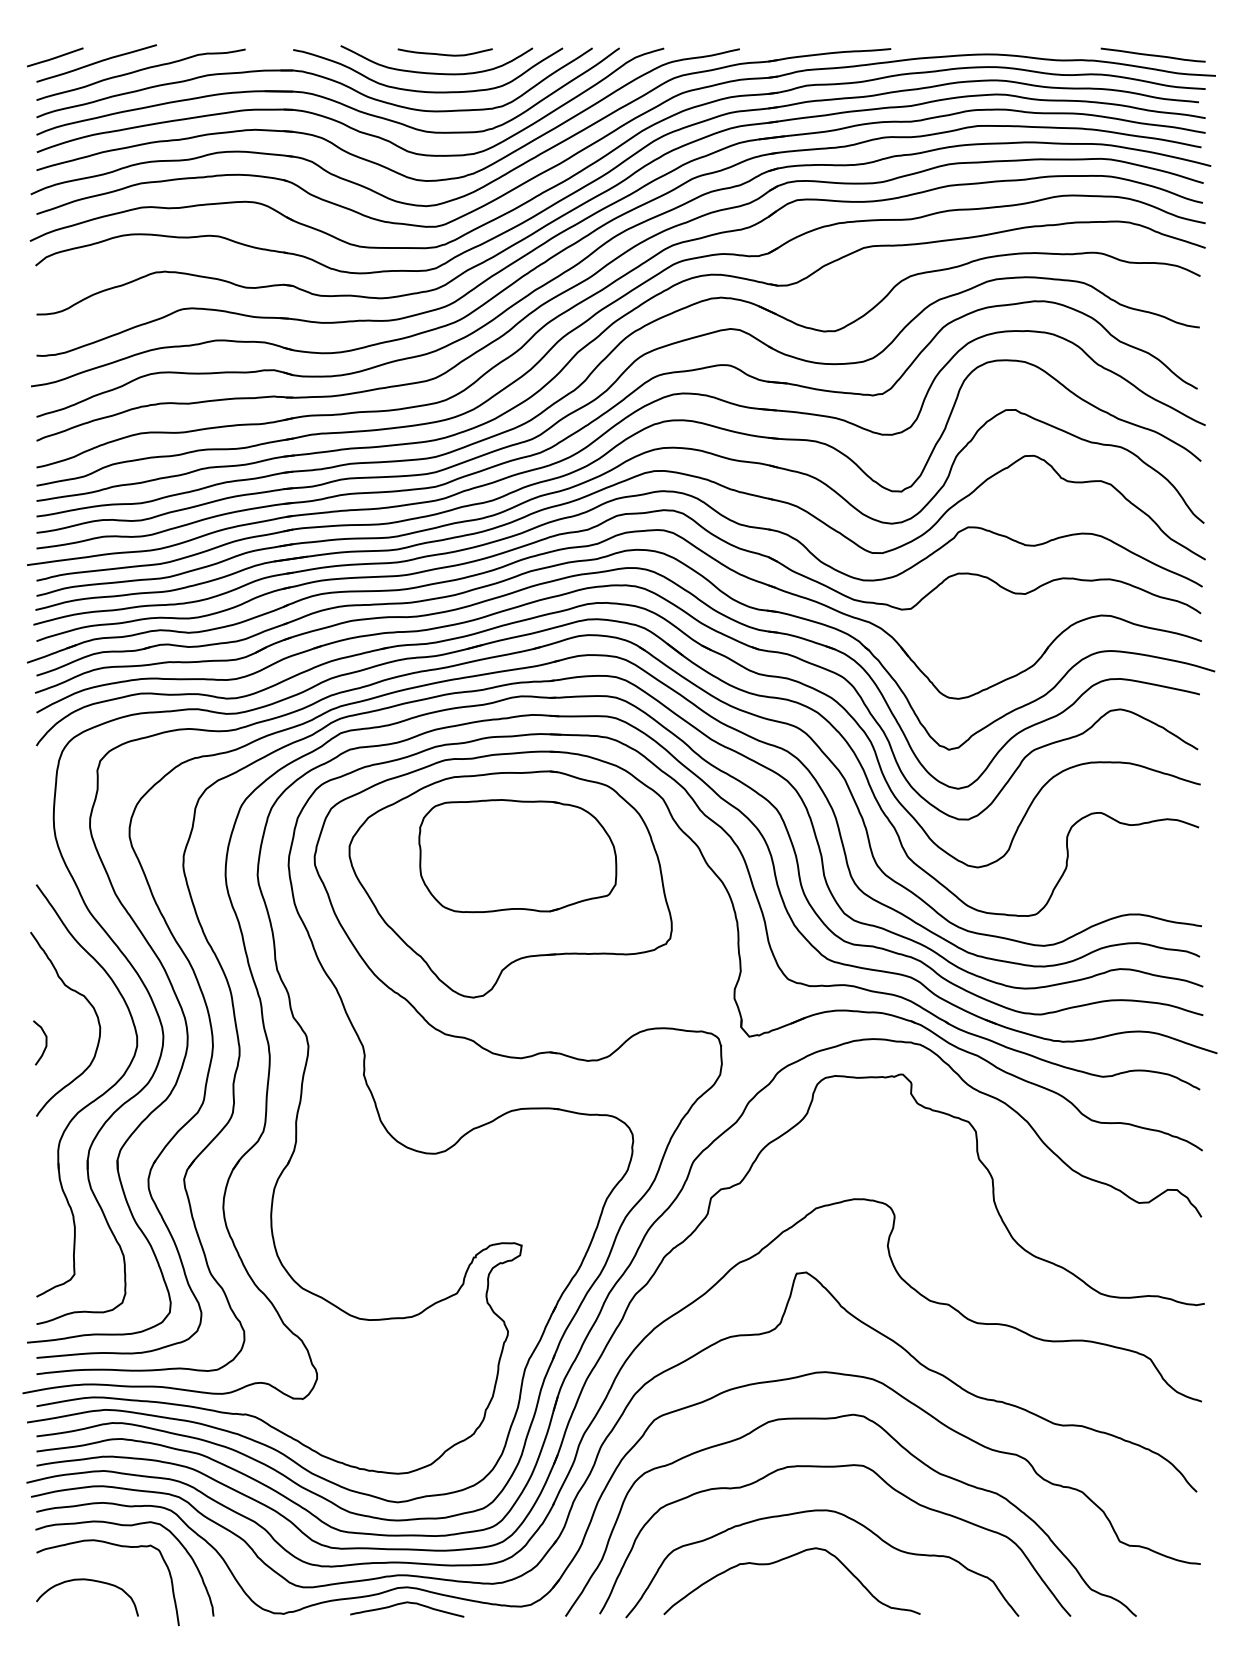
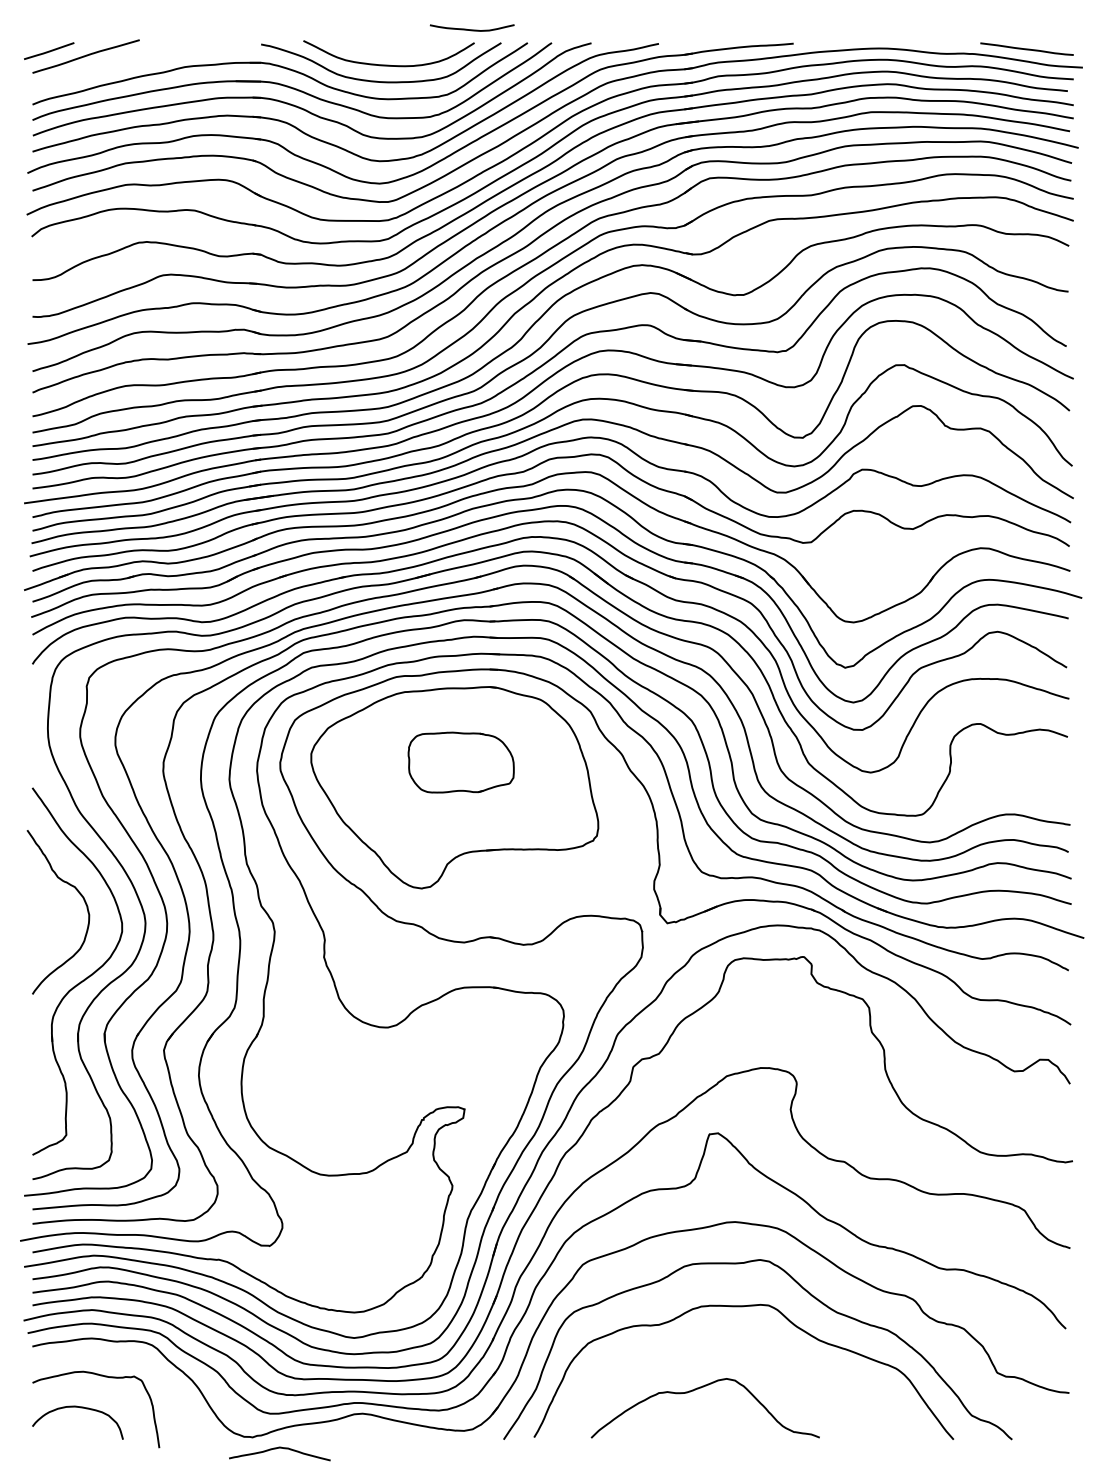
curve: (444, 54) -> (471, 29), moved
curve: (139, 71) -> (124, 63), removed
part: (517, 856) -> (460, 762), size x0.6
curve: (45, 1042) -> (40, 928), removed
curve: (845, 1517) -> (753, 1351), removed
curve: (124, 1526) -> (110, 1359), removed
curve: (407, 1603) -> (280, 1448), moved

